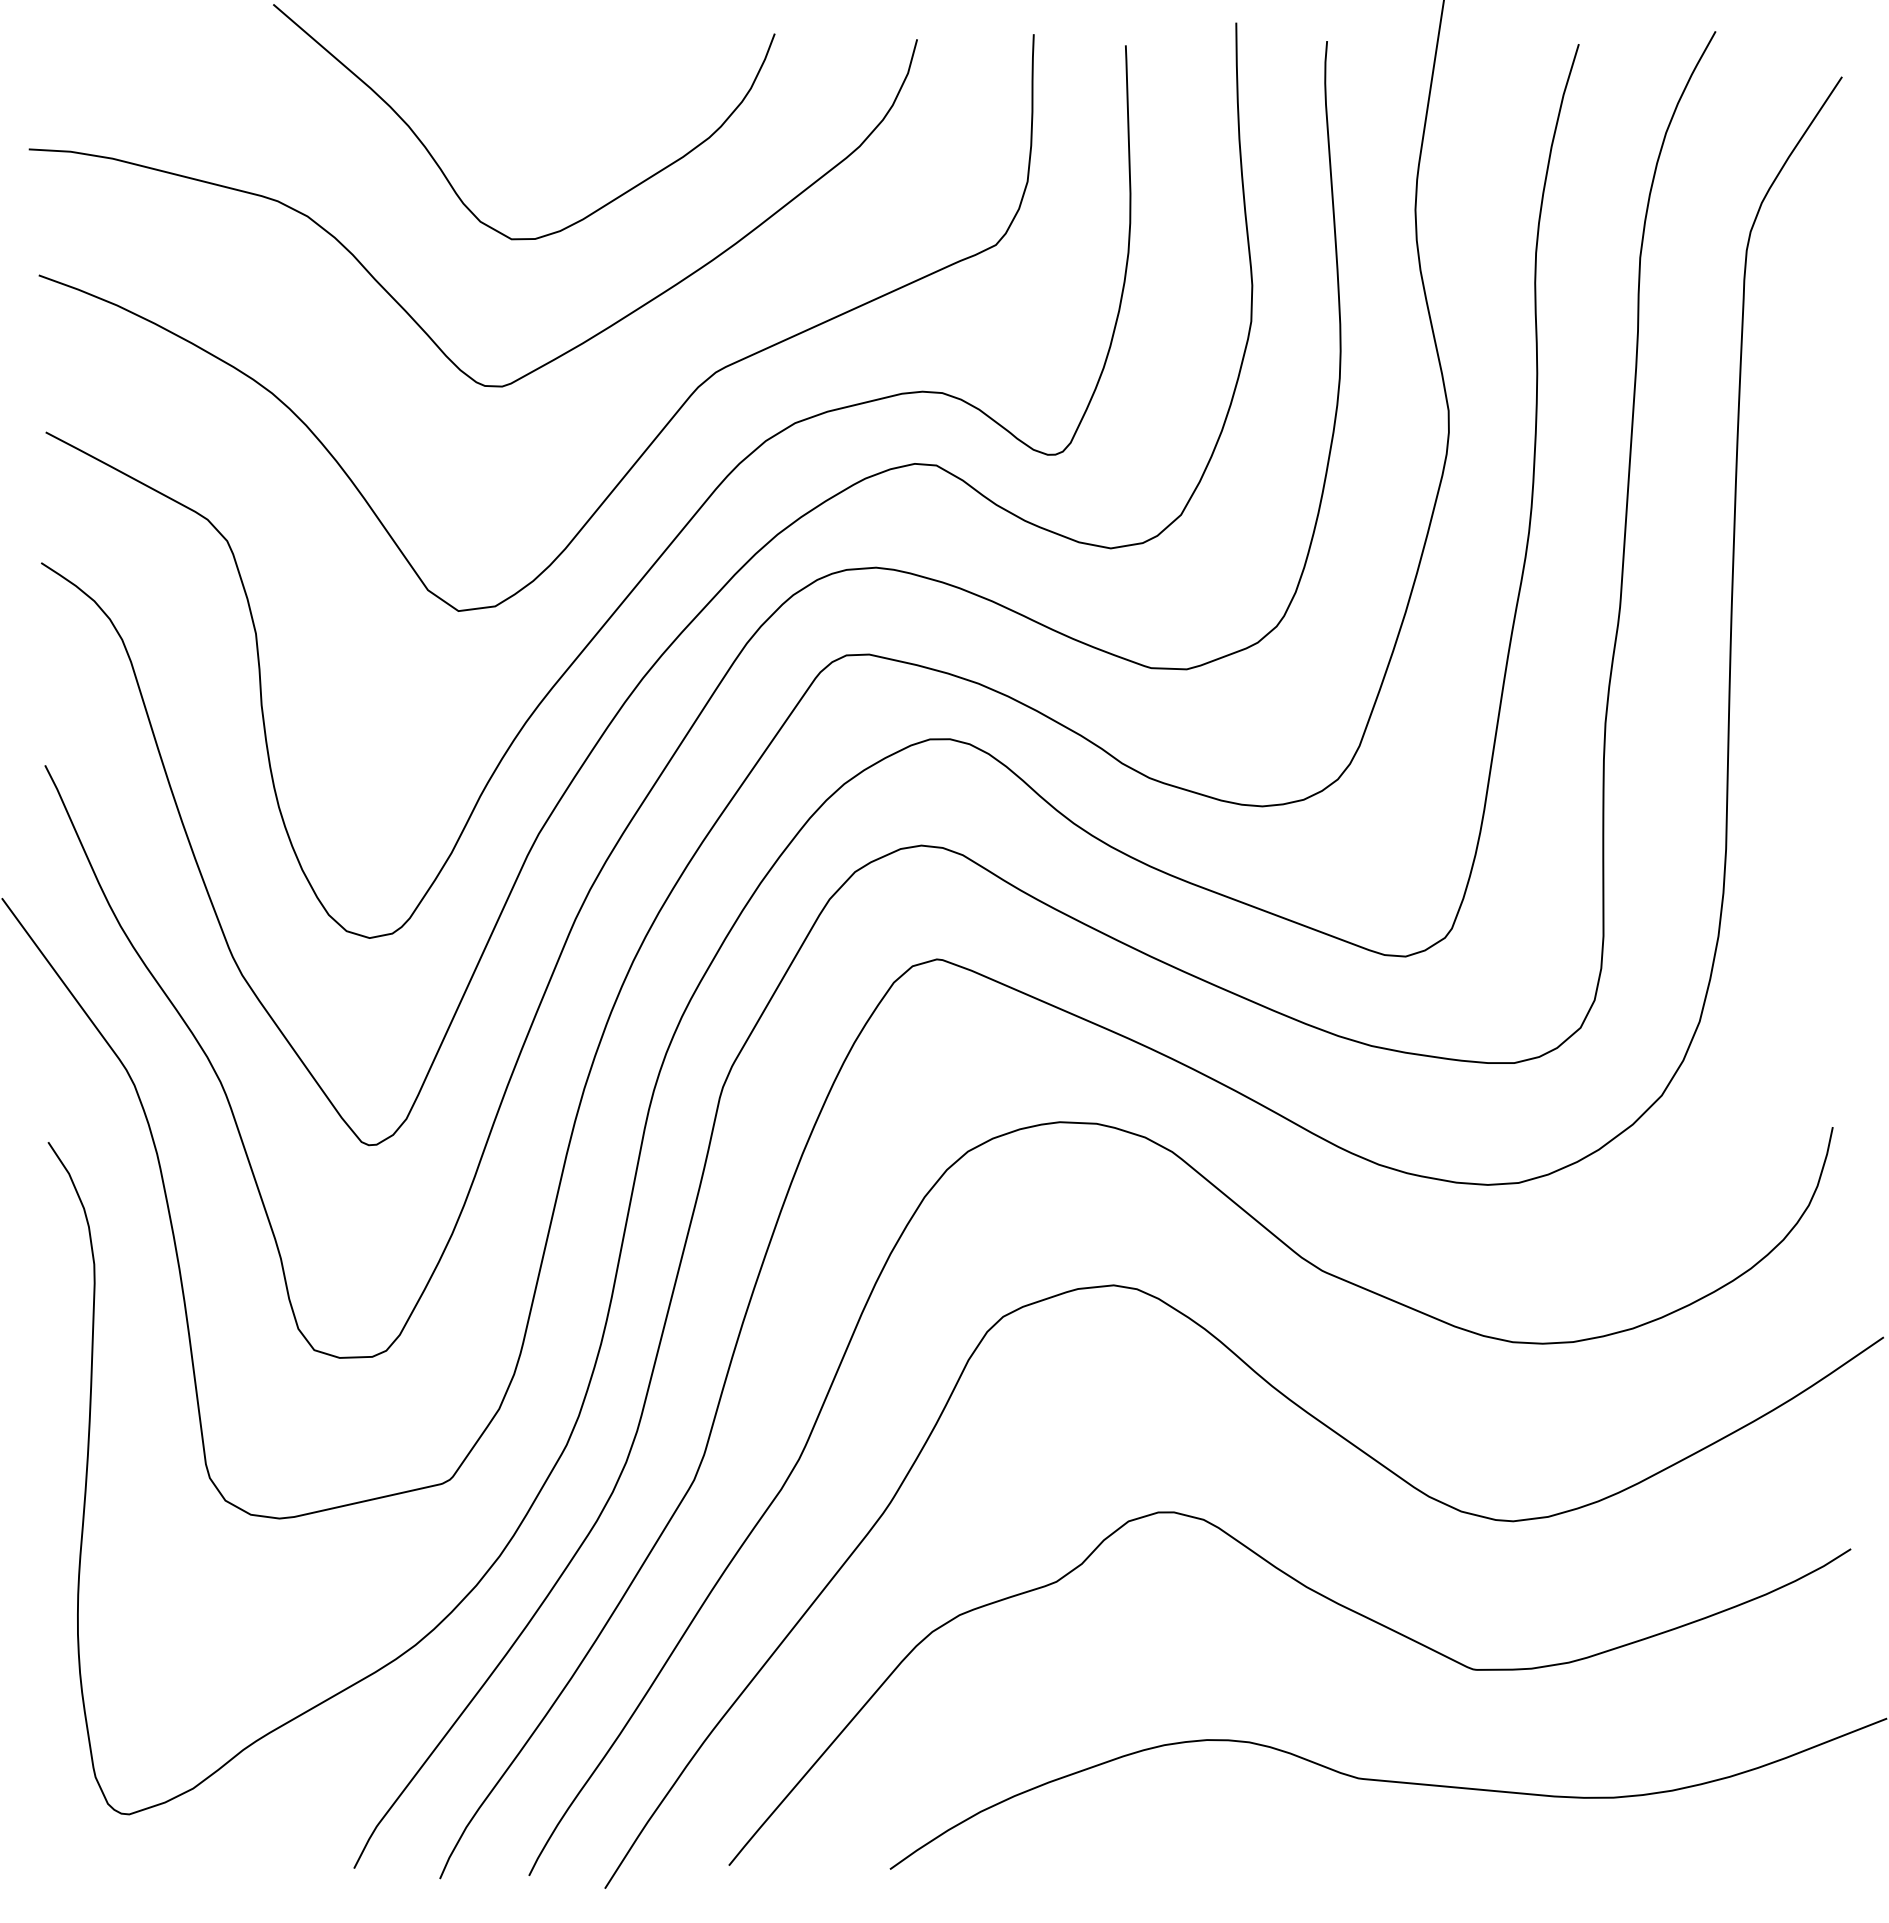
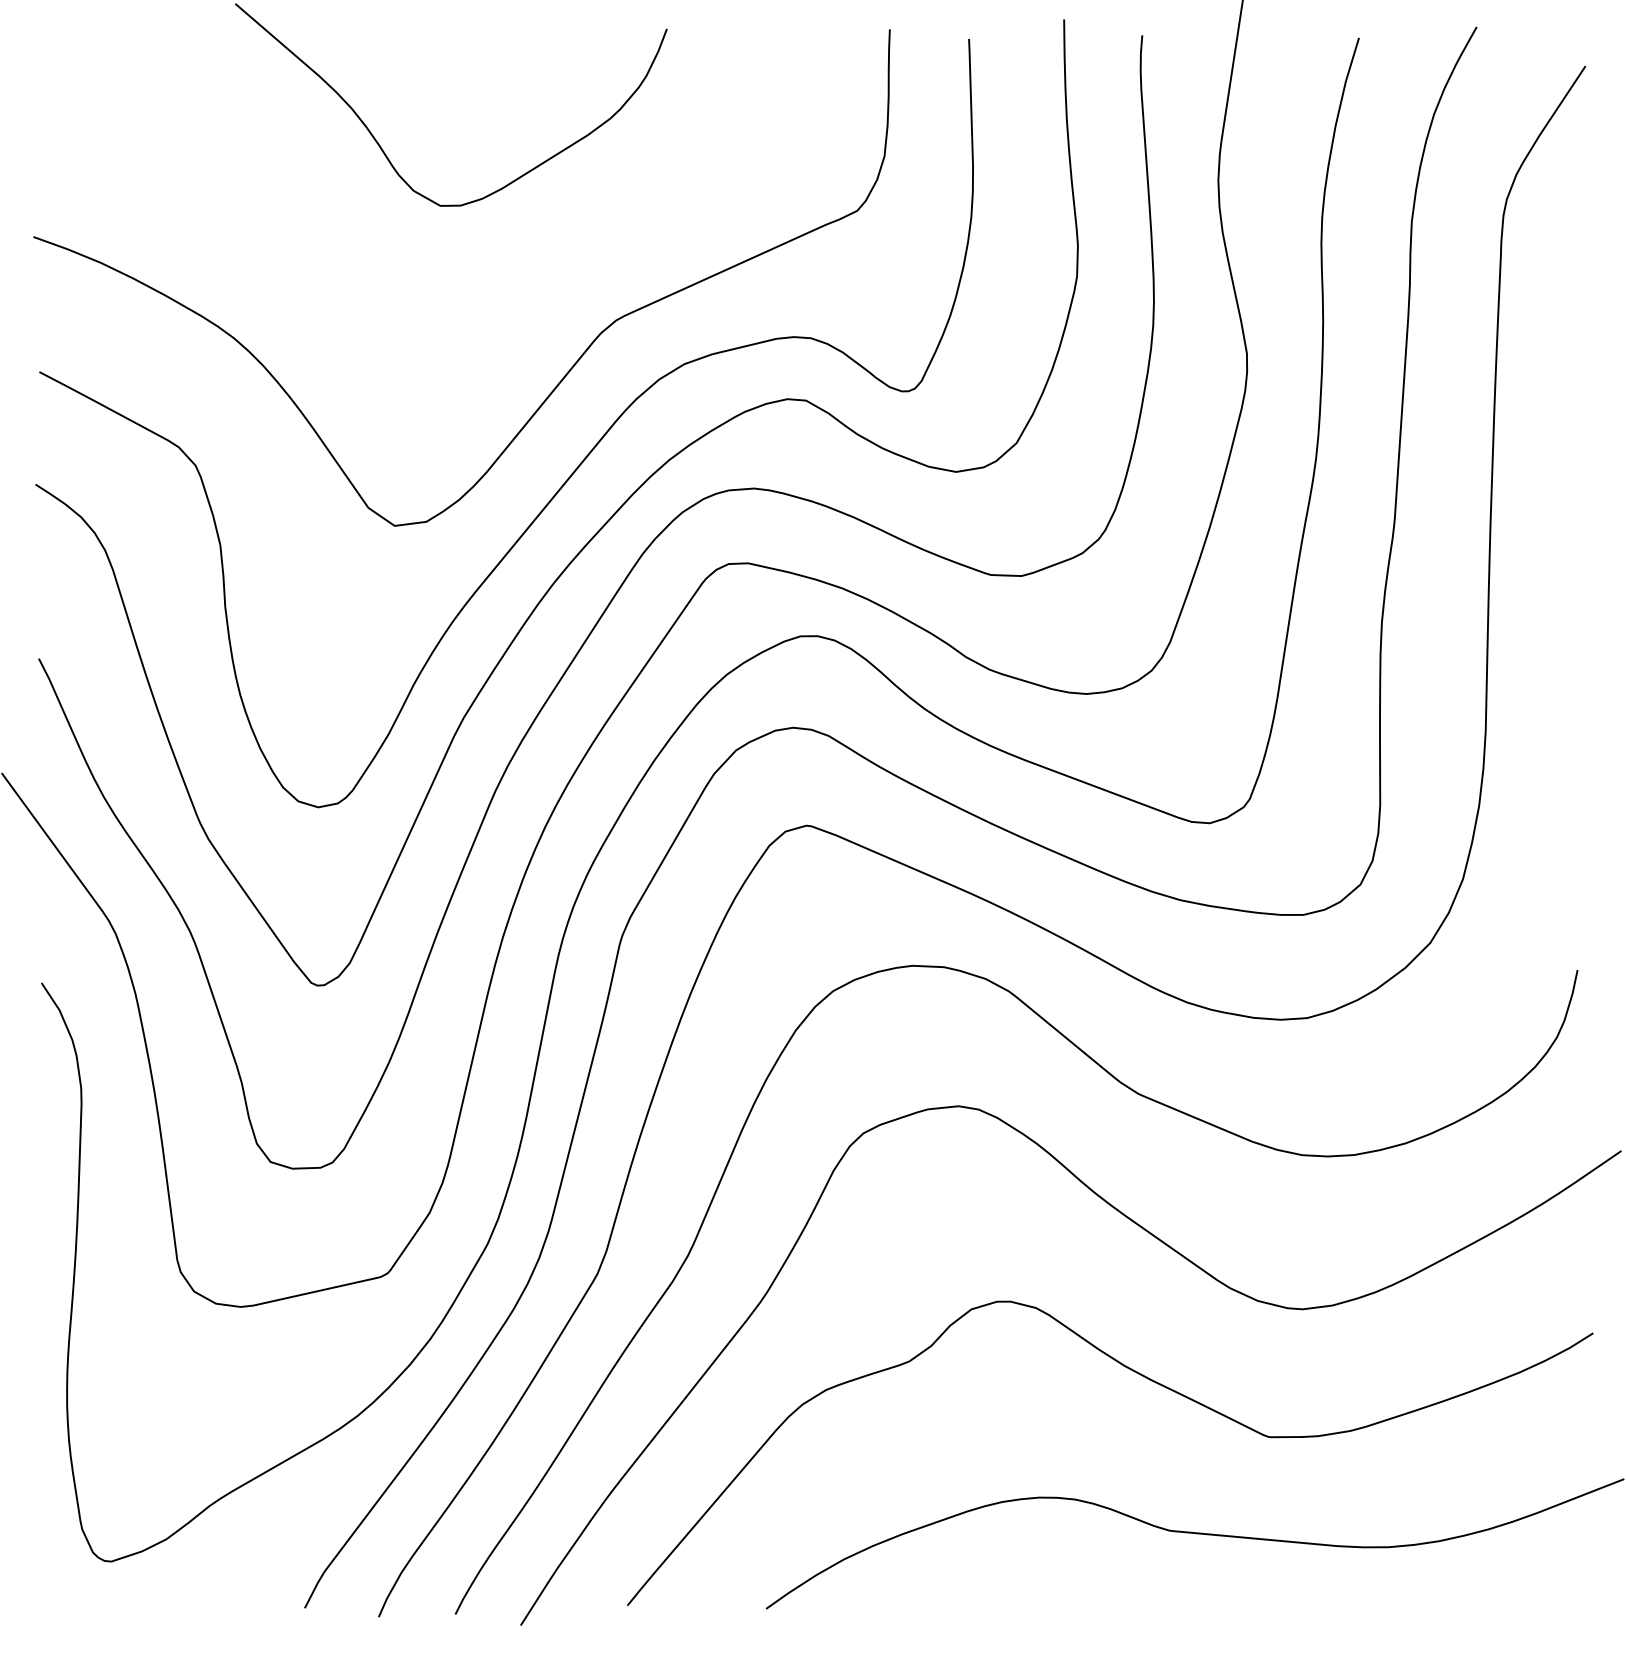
curve: (387, 290) -> (333, 249), removed

